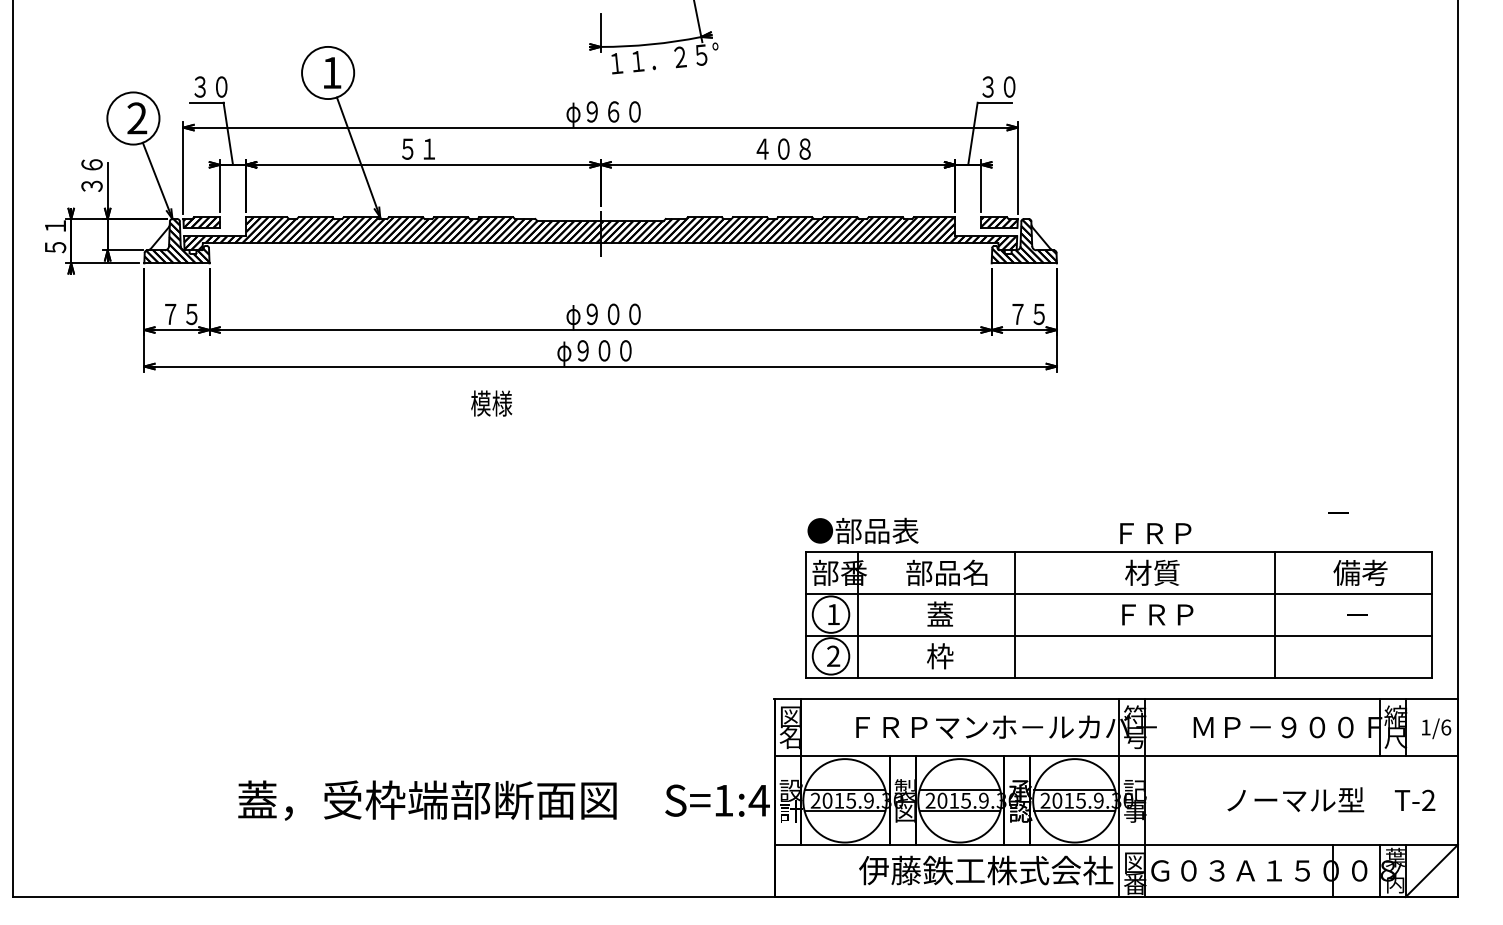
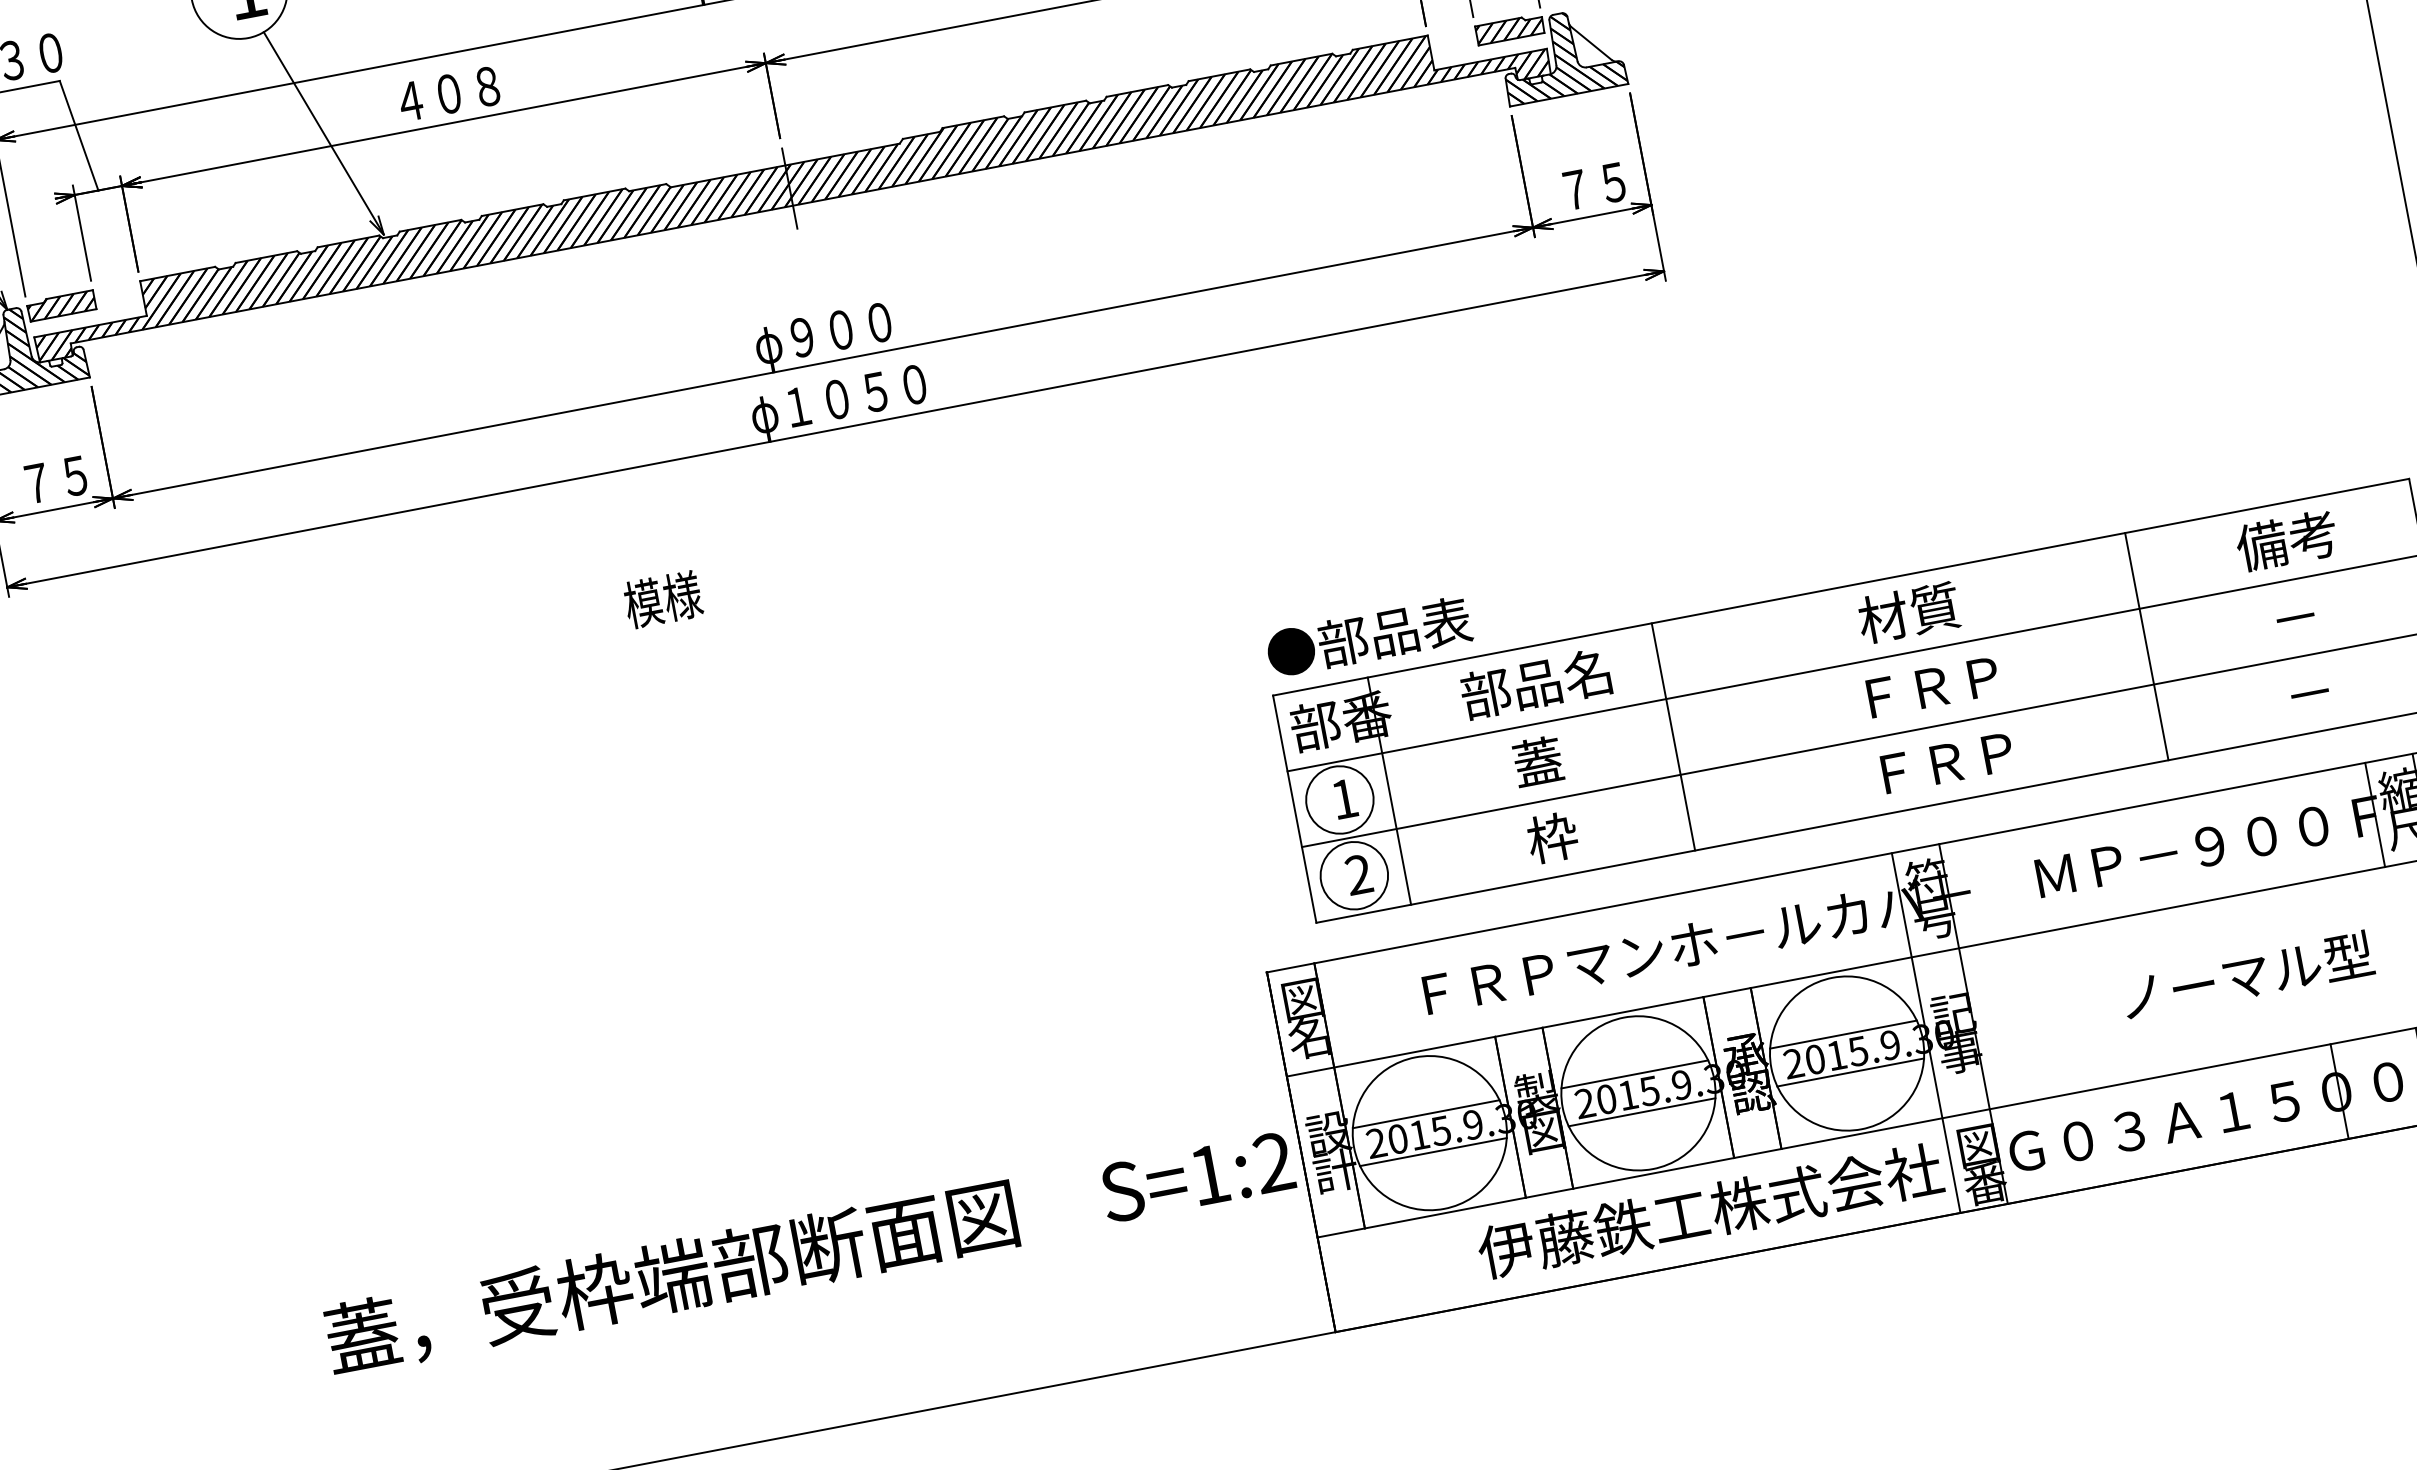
text: (429, 148) -> (449, 92), ５１ -> ４０８
text: (614, 350) -> (855, 395), φ９００ -> φ１０５０
text: (491, 403) -> (662, 599), moved
text: (1338, 512) -> (2309, 691), moved
text: (1155, 533) -> (1947, 762), moved
text: (758, 800) -> (1272, 1162), S=1:4 -> S=1:2

